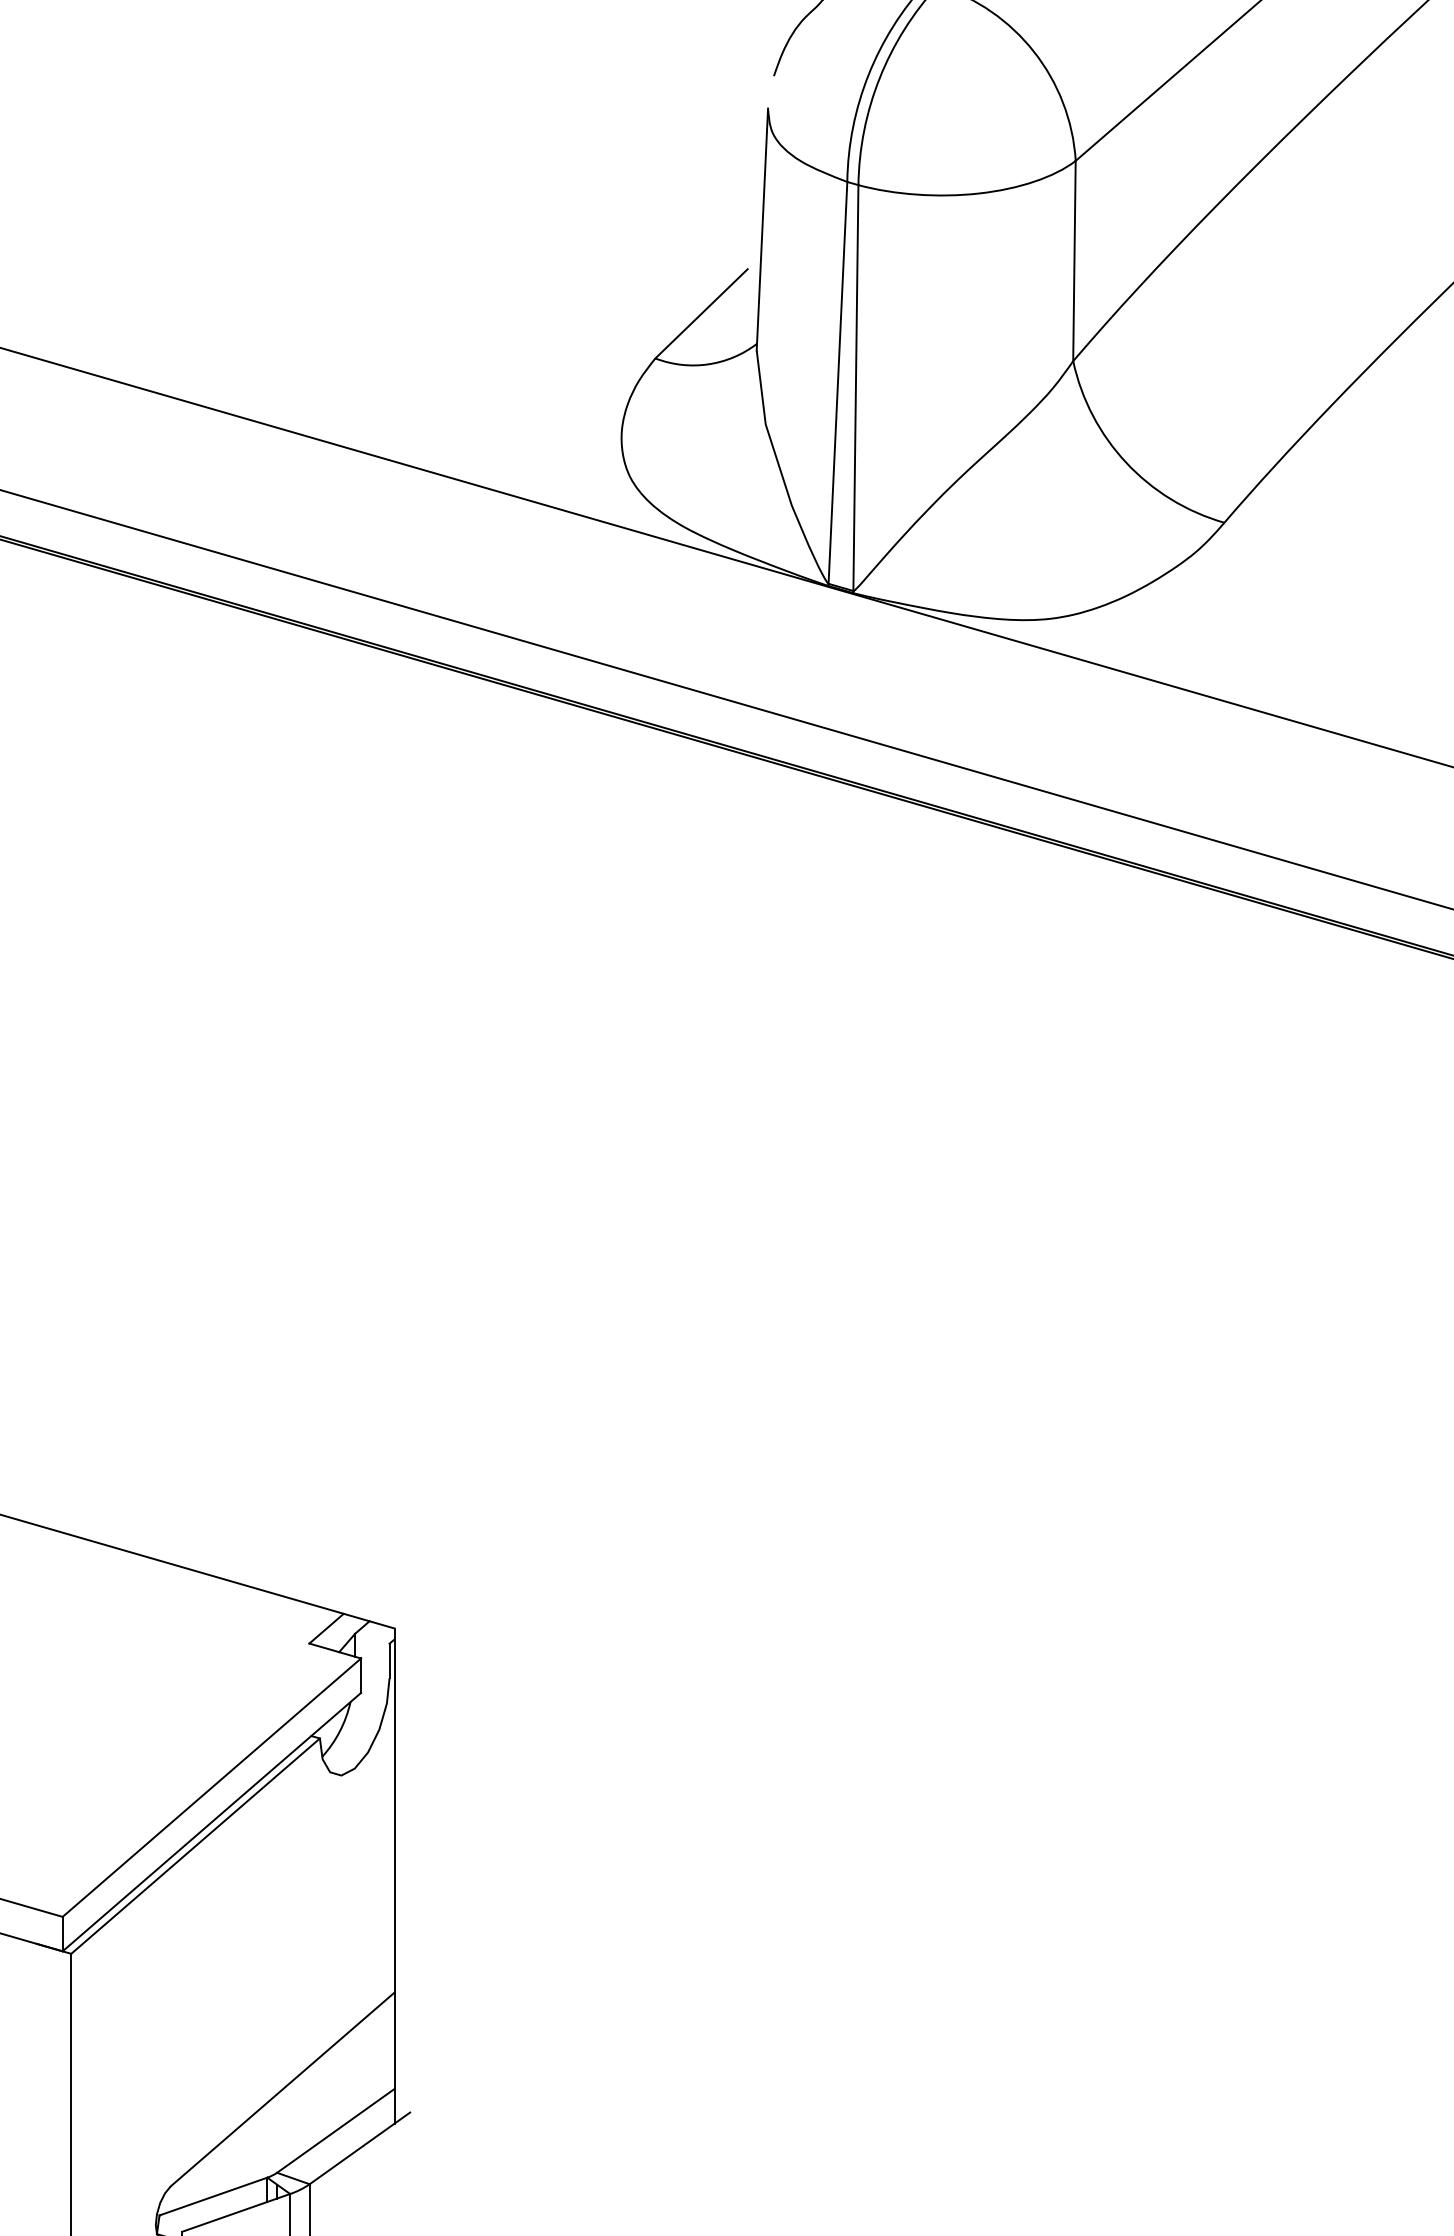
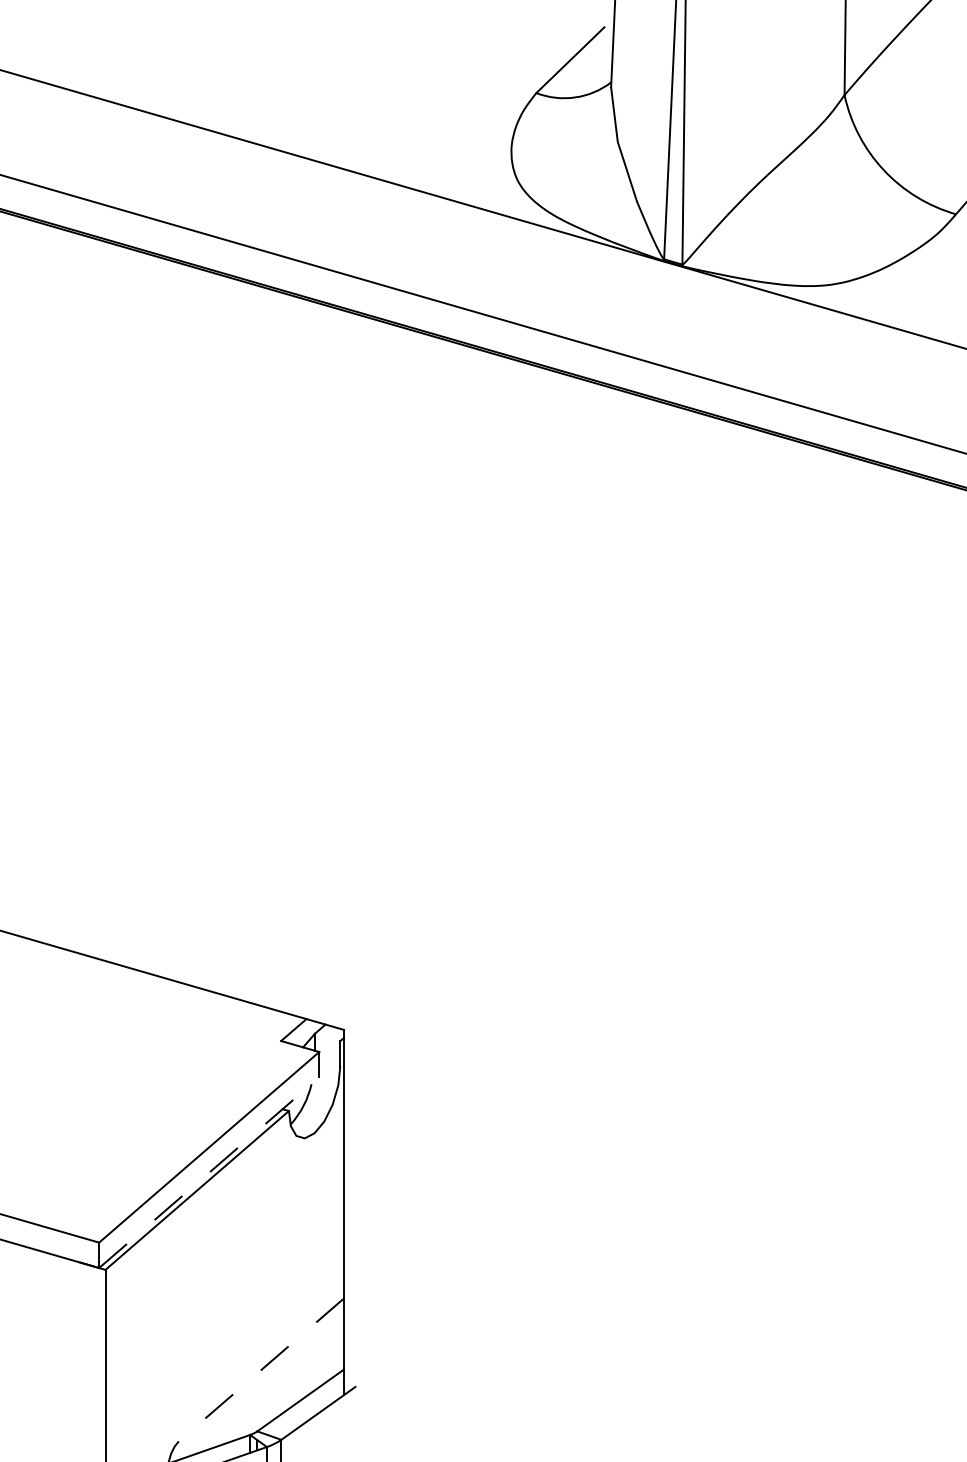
line: (212, 1821) -> (209, 1172), solid -> dashed
line: (282, 2089) -> (261, 1369), solid -> dashed

